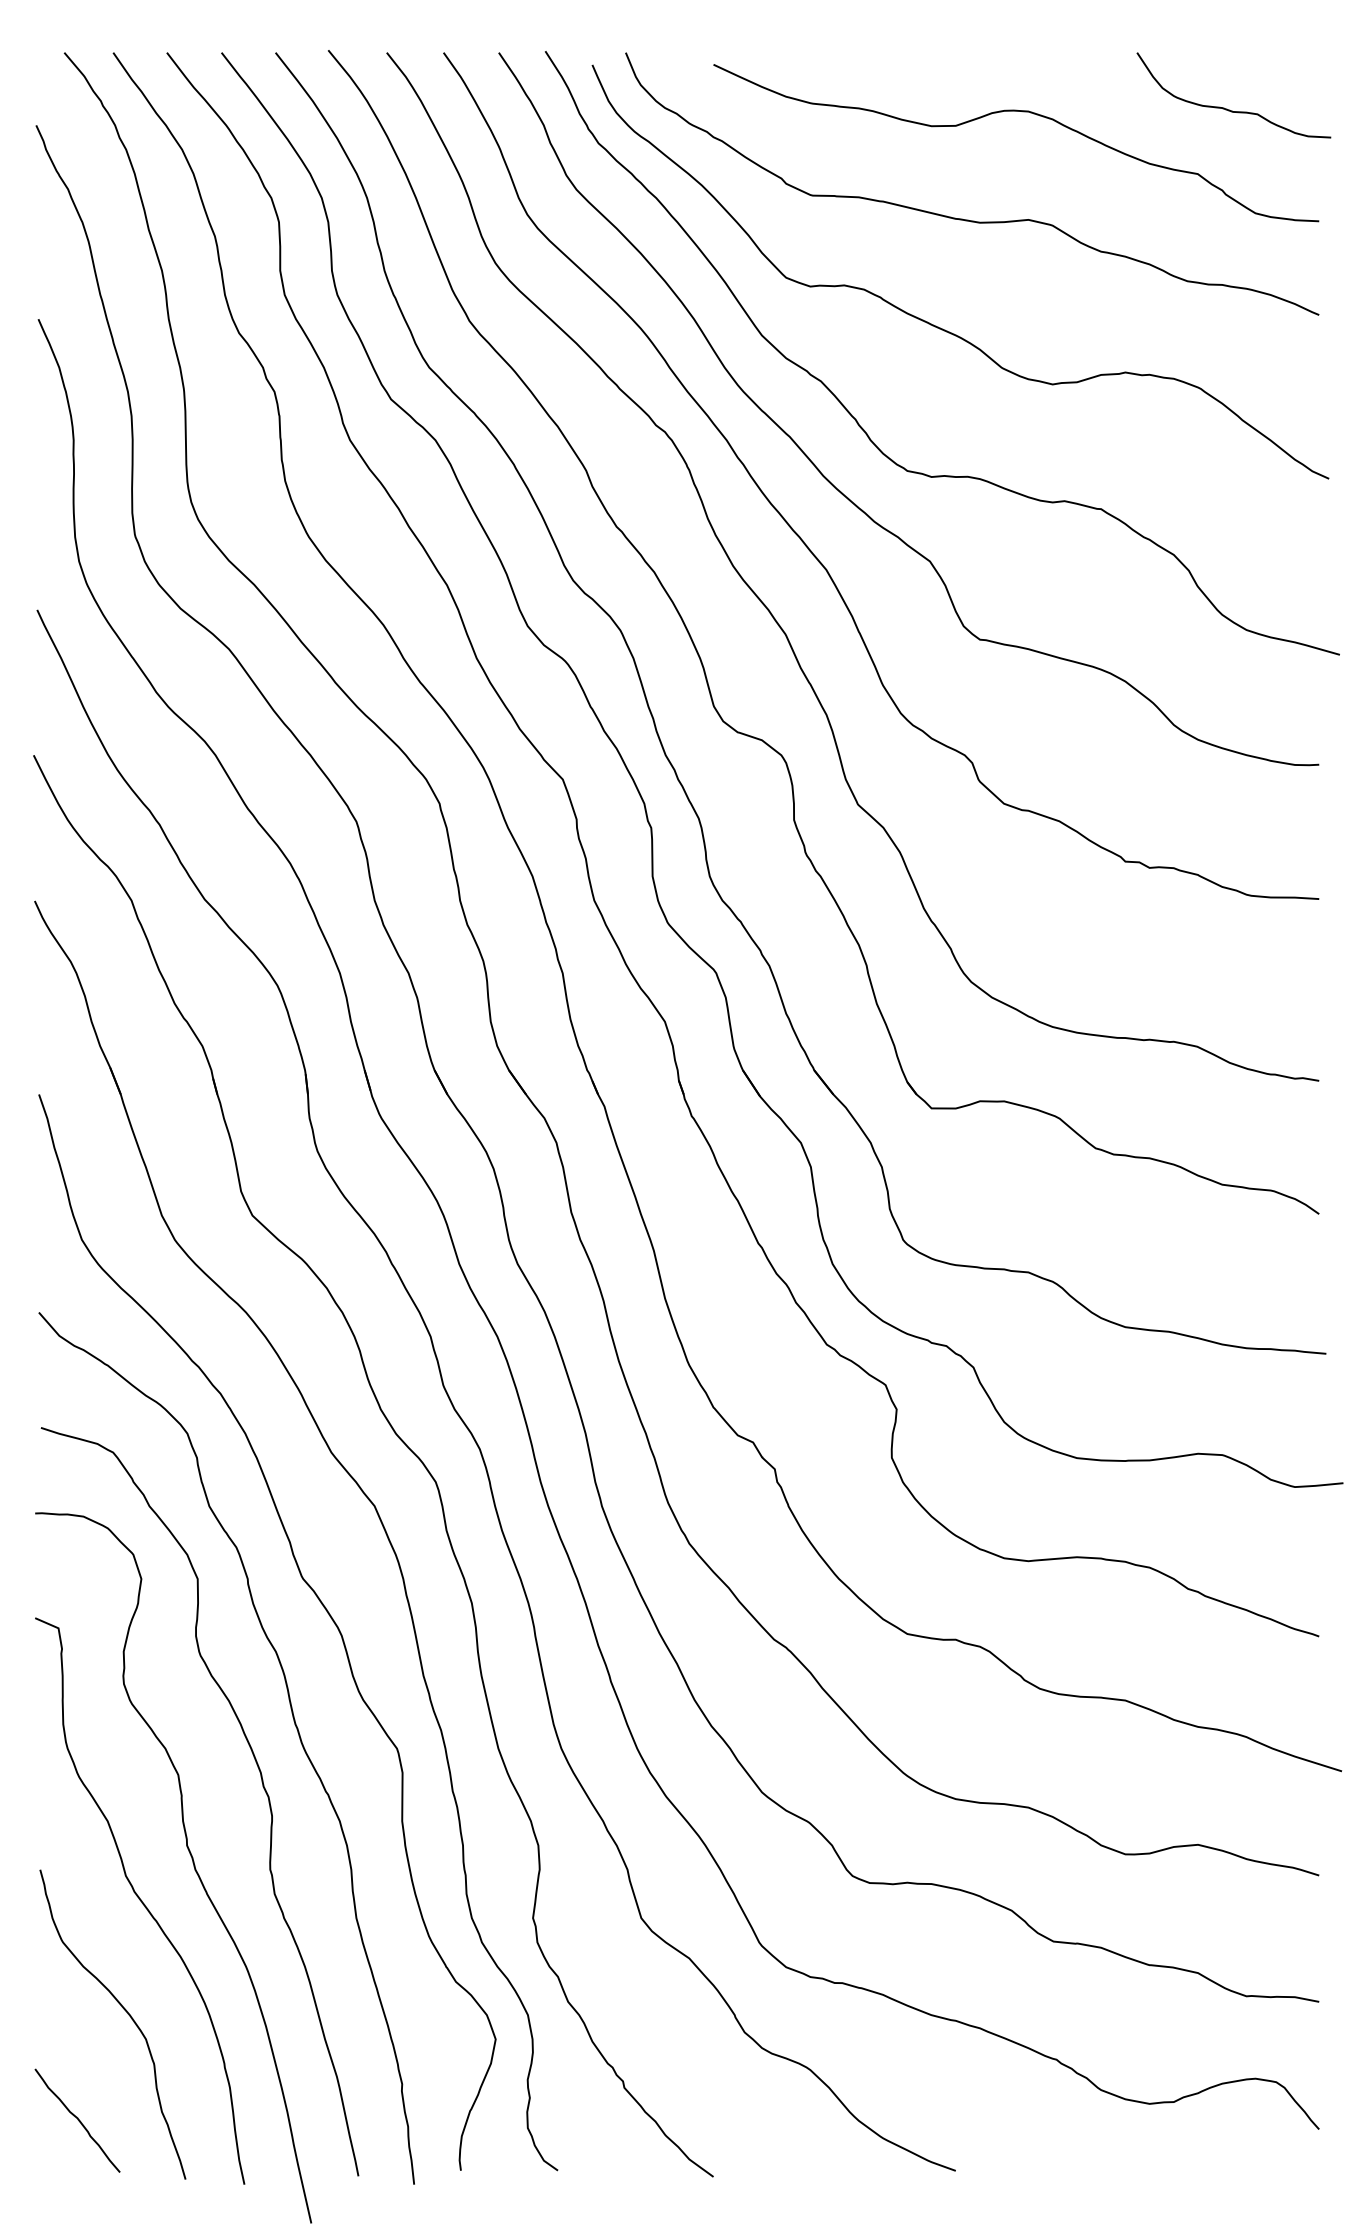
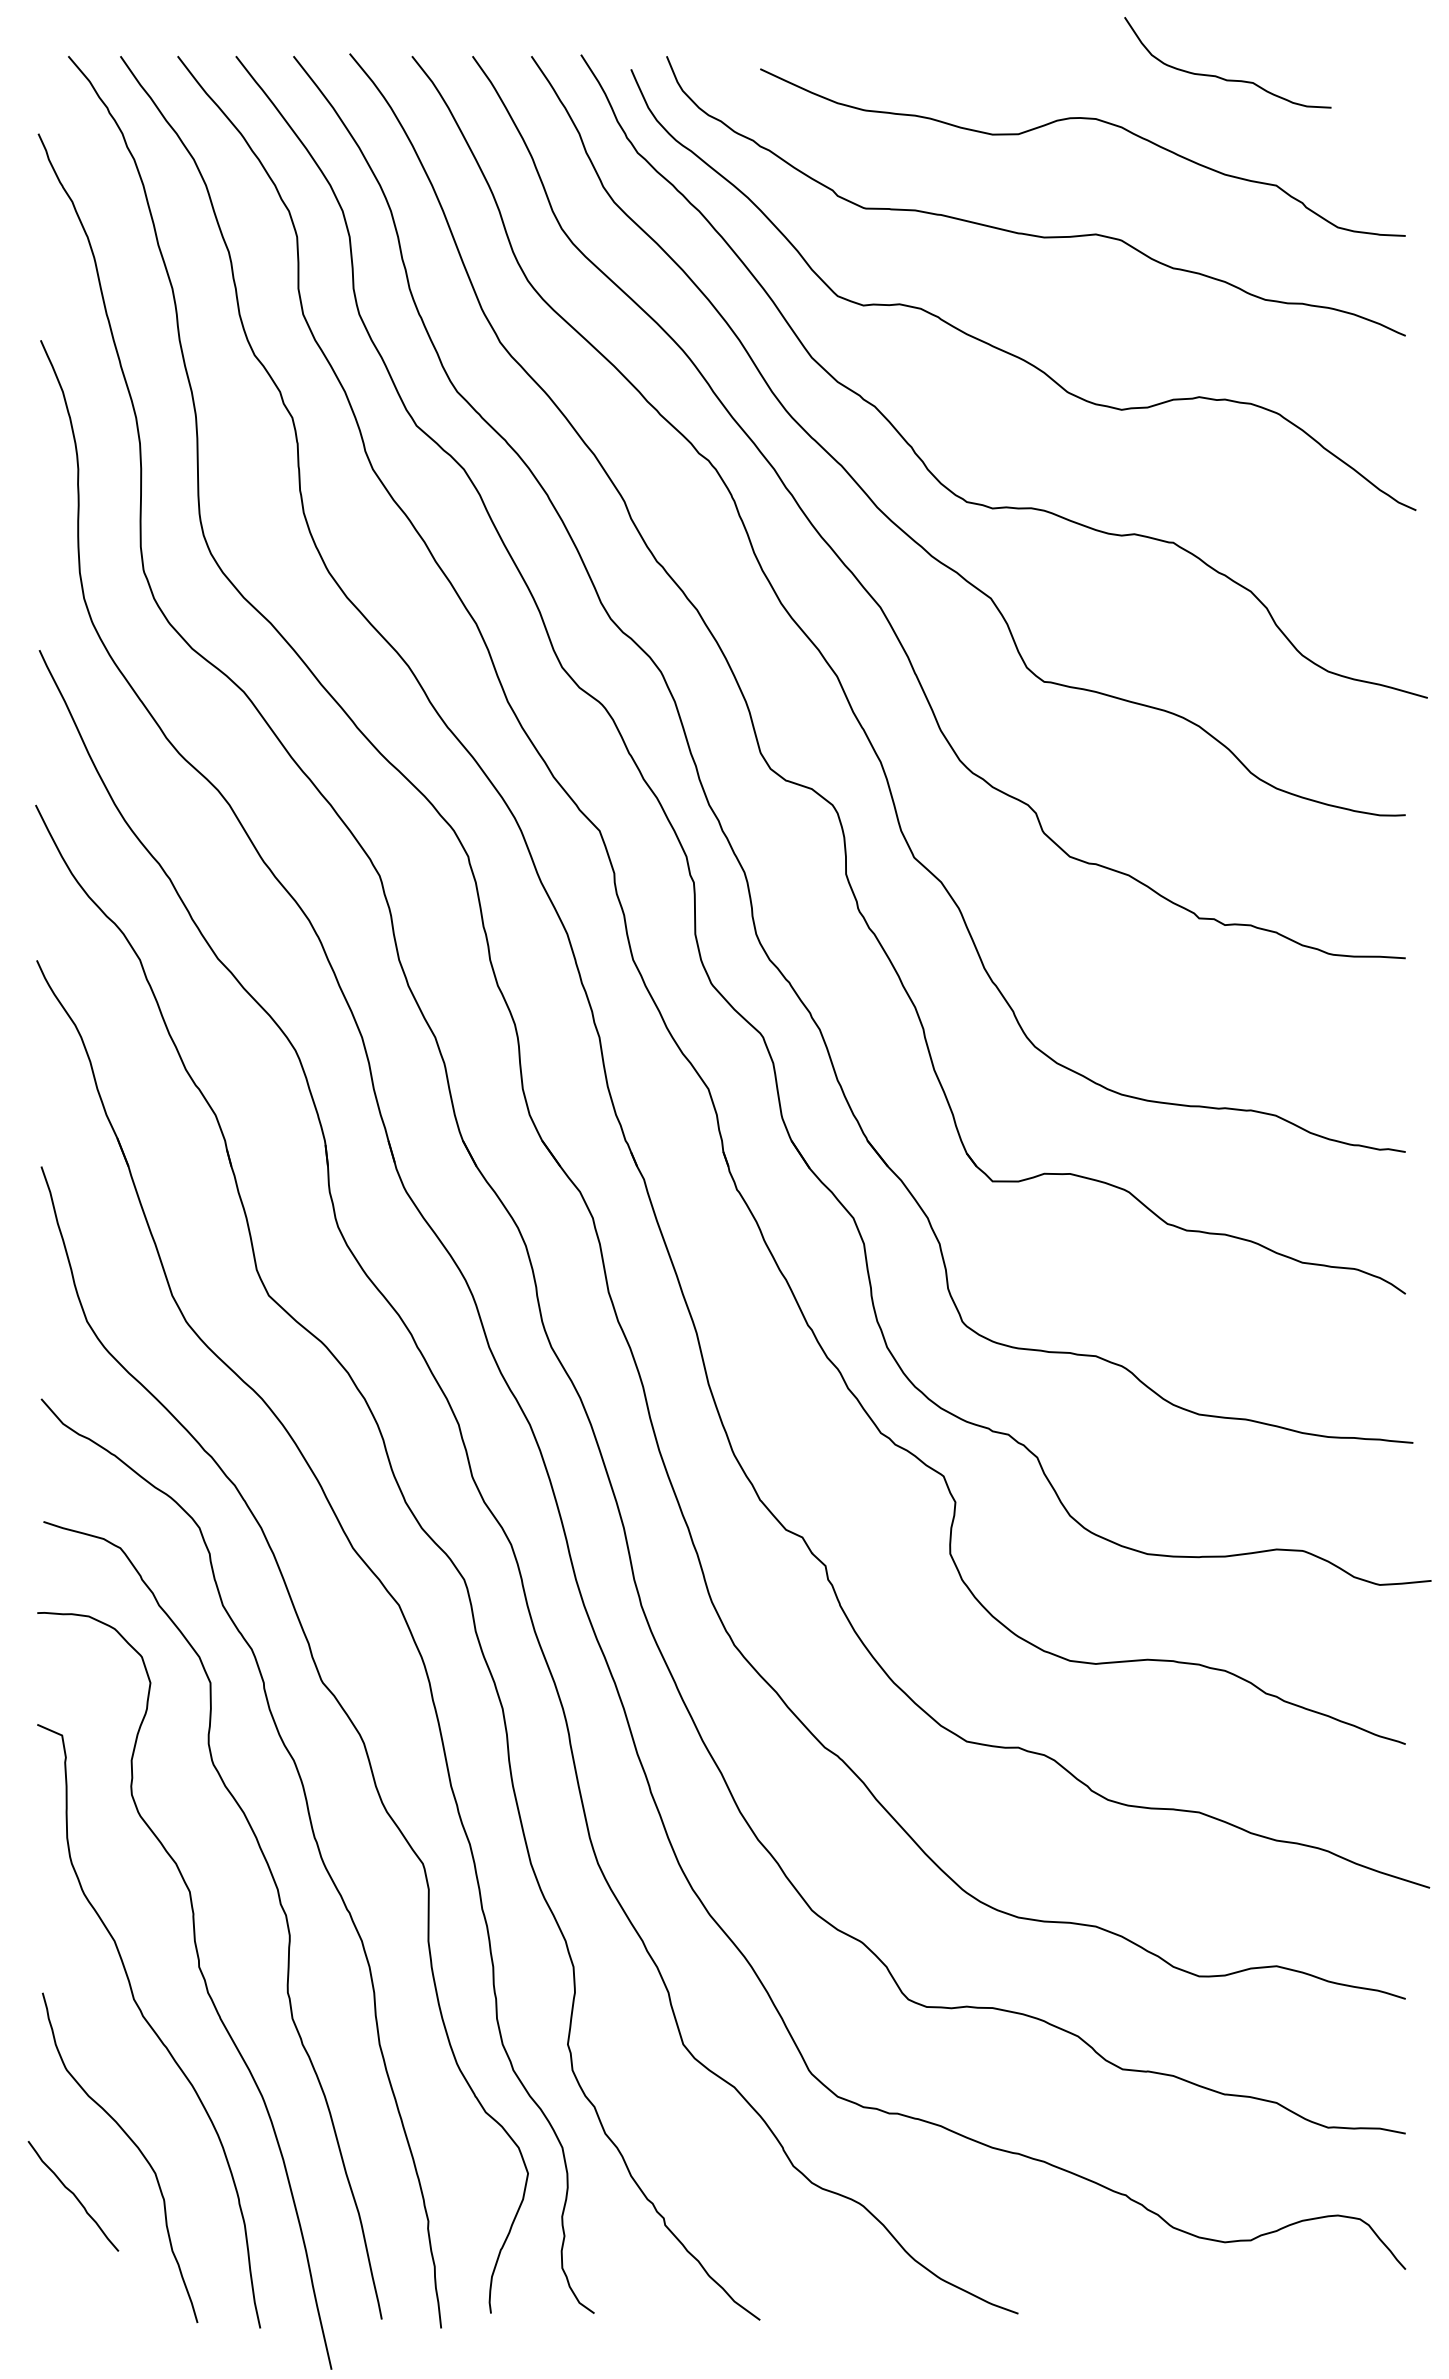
curve: (1228, 109) -> (1222, 77), moved
curve: (77, 2119) -> (73, 2195), moved

